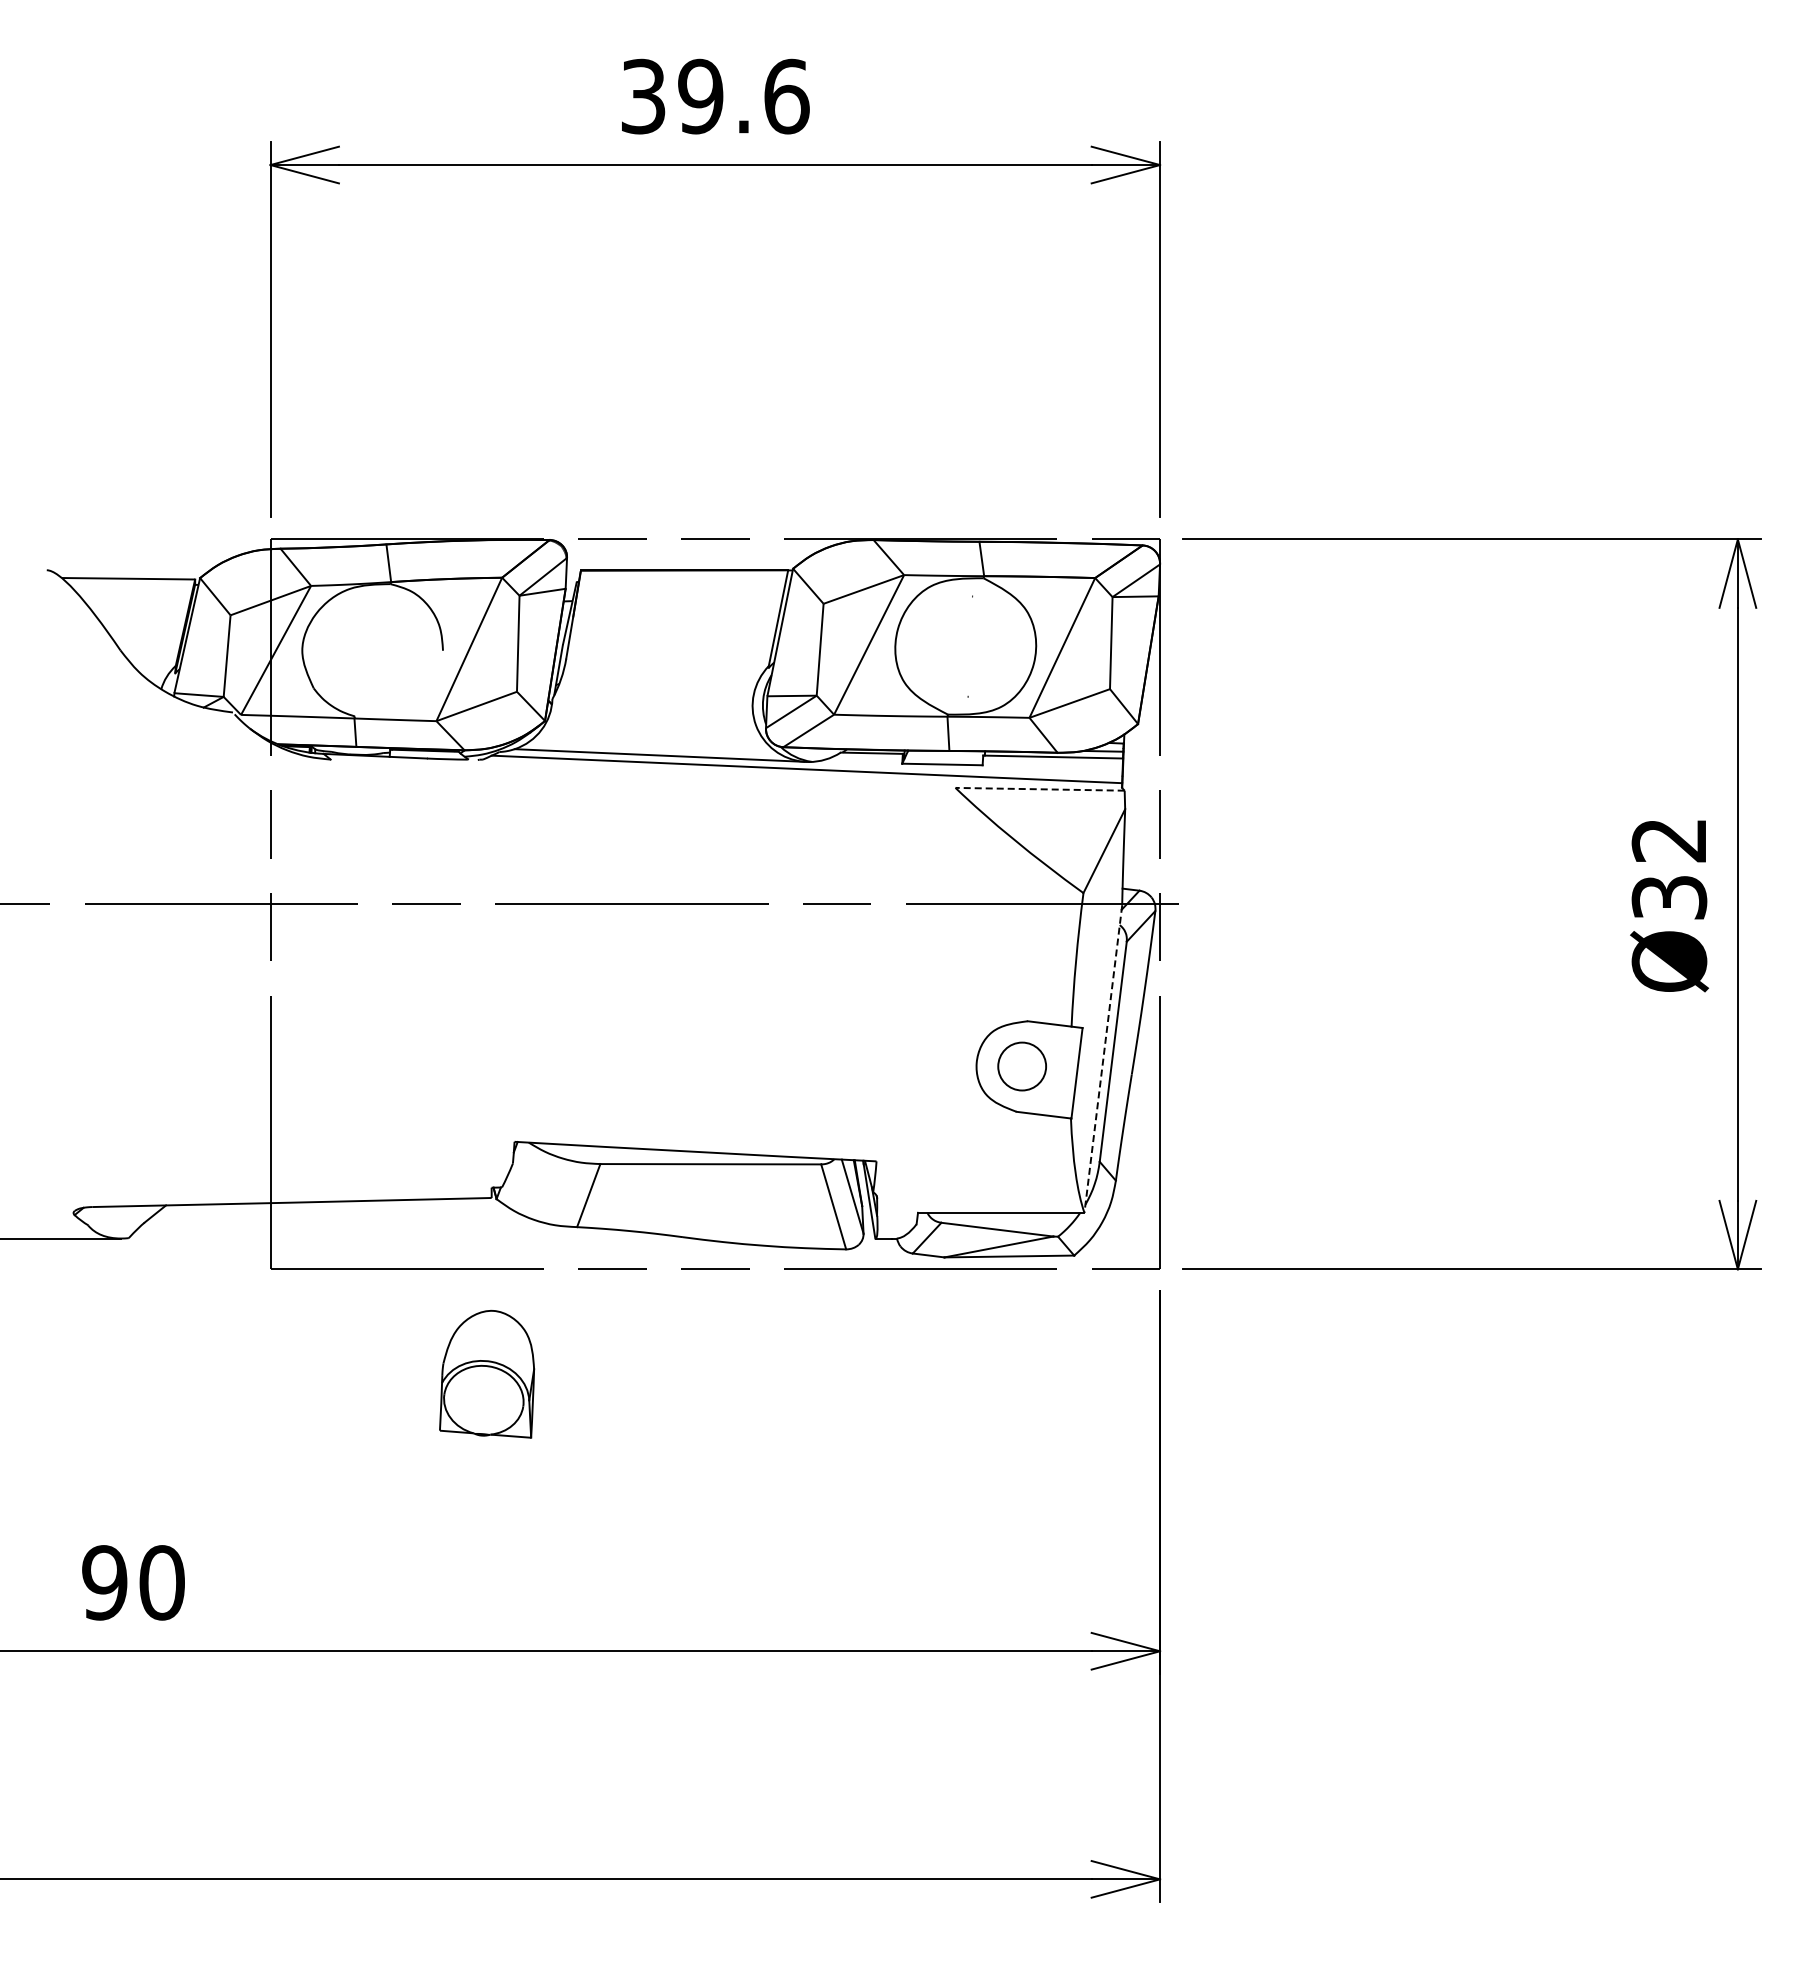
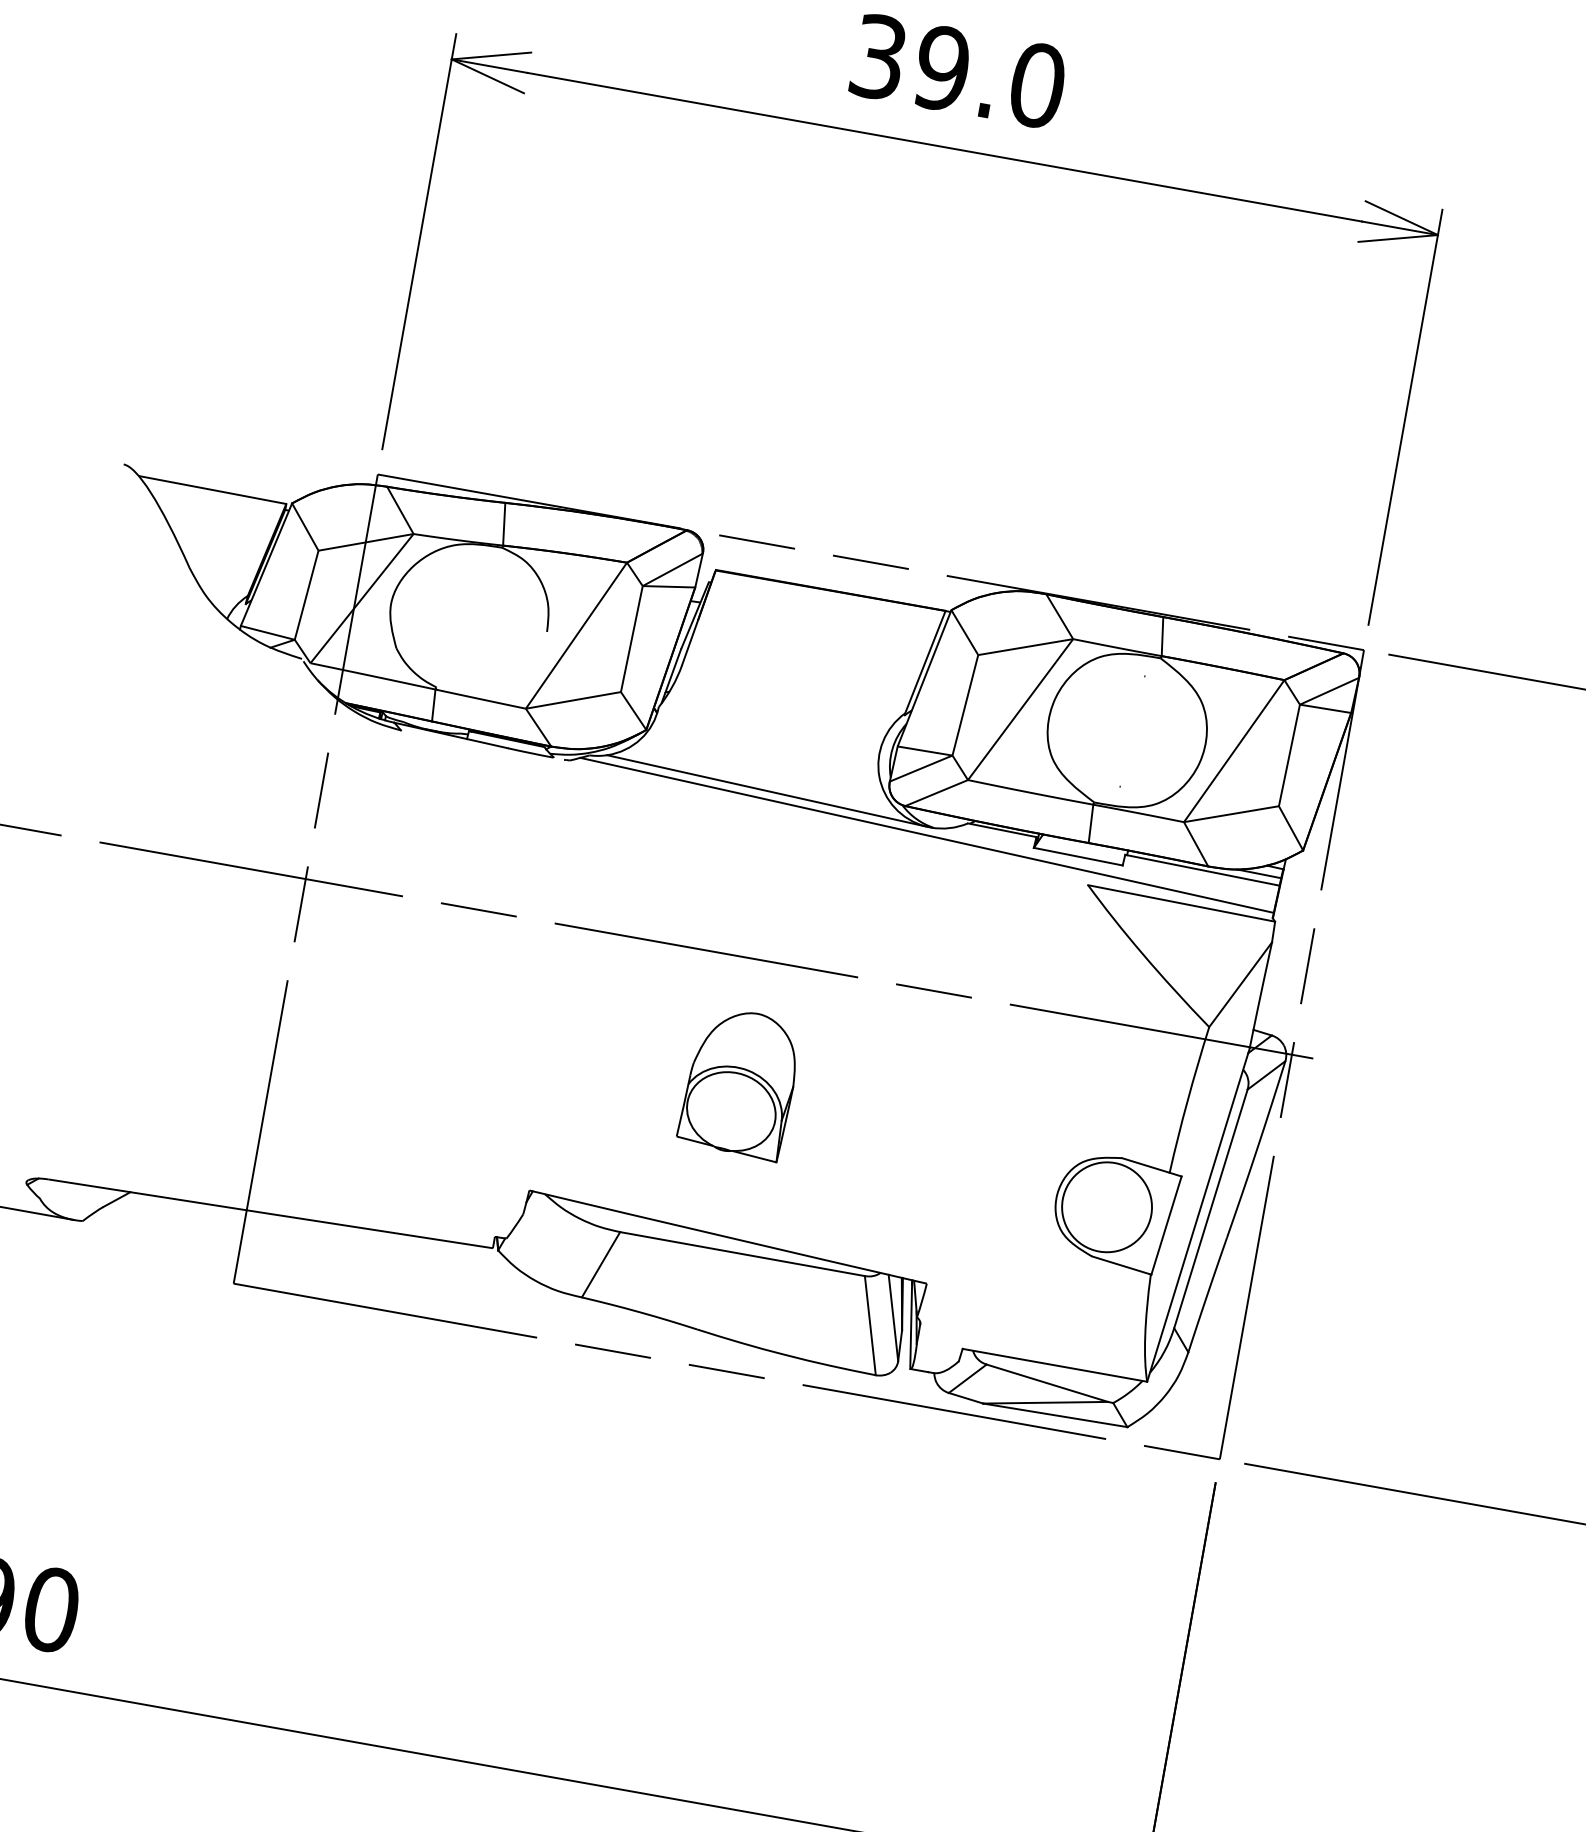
text: (786, 96) -> (1037, 85), 39.6 -> 39.0
line: (1040, 789) -> (1182, 903), dashed -> solid
line: (1103, 1059) -> (1198, 1215), dashed -> solid
circle: (1022, 1066) -> (1107, 1207), size x1.67
part: (487, 1373) -> (740, 1082), moved

